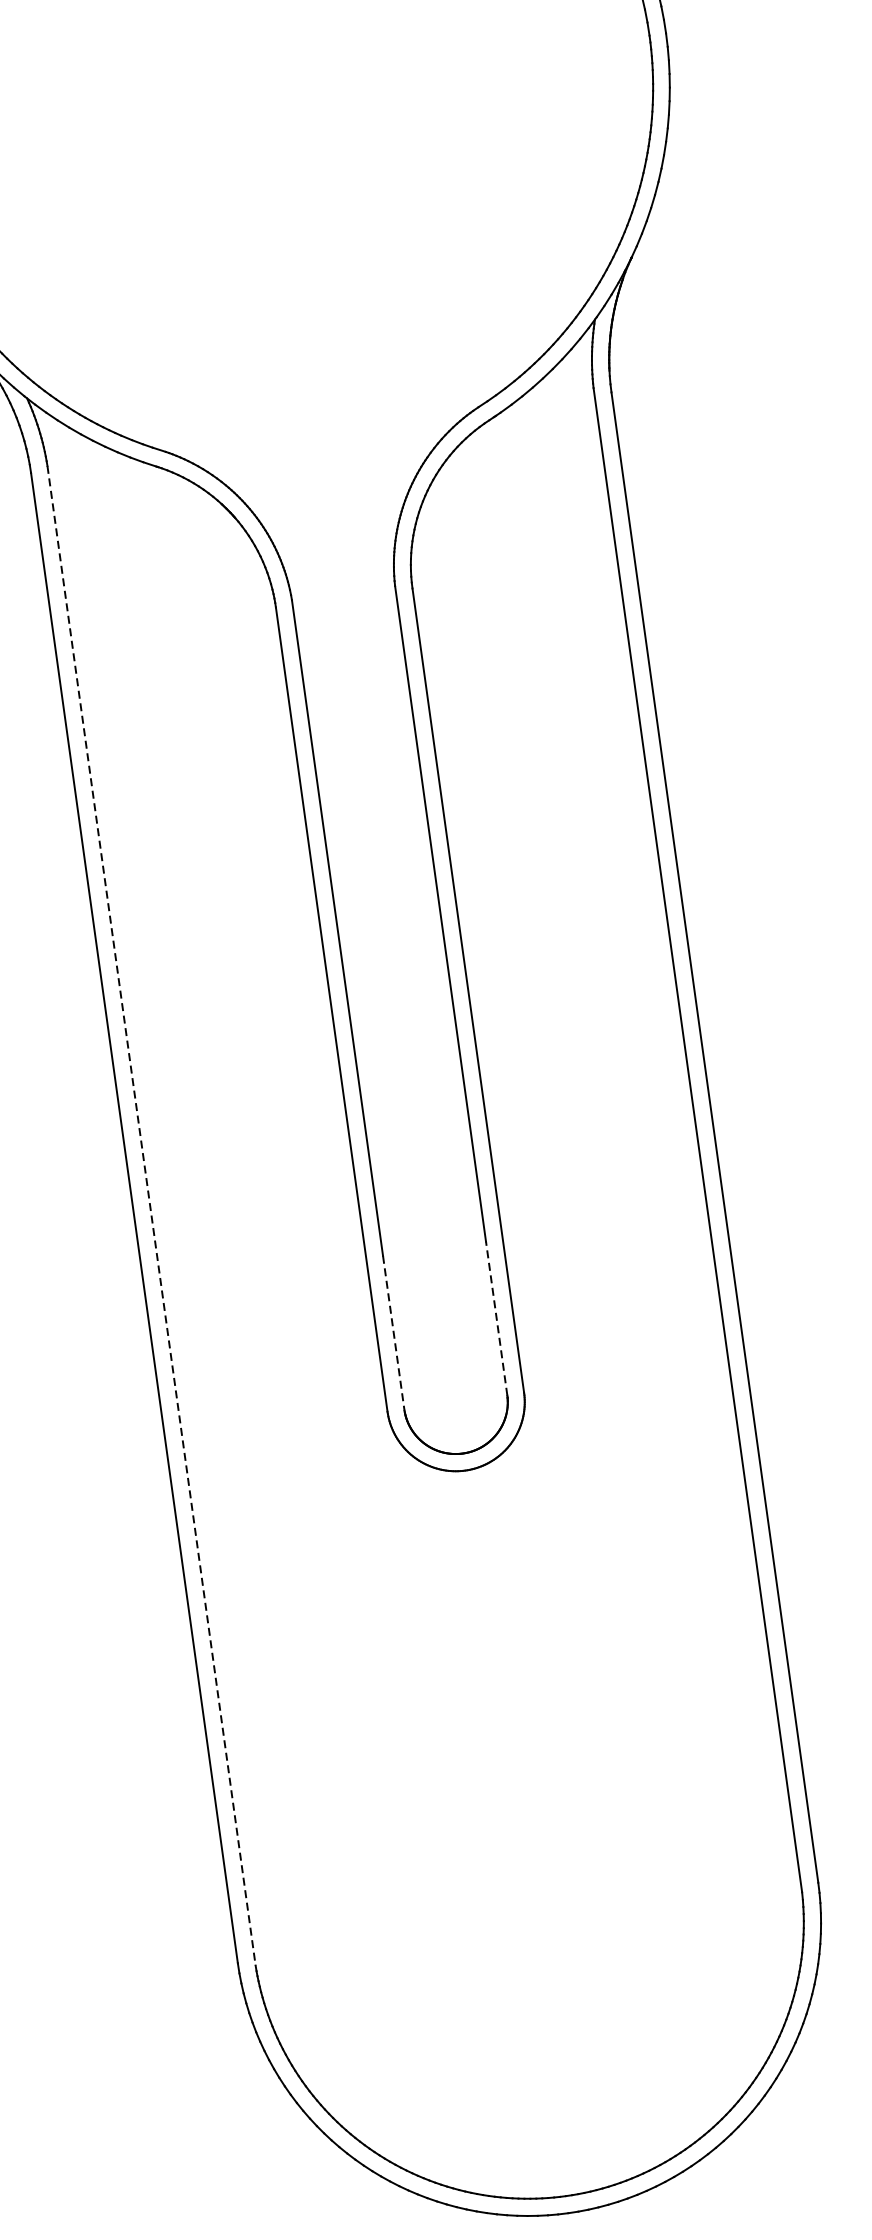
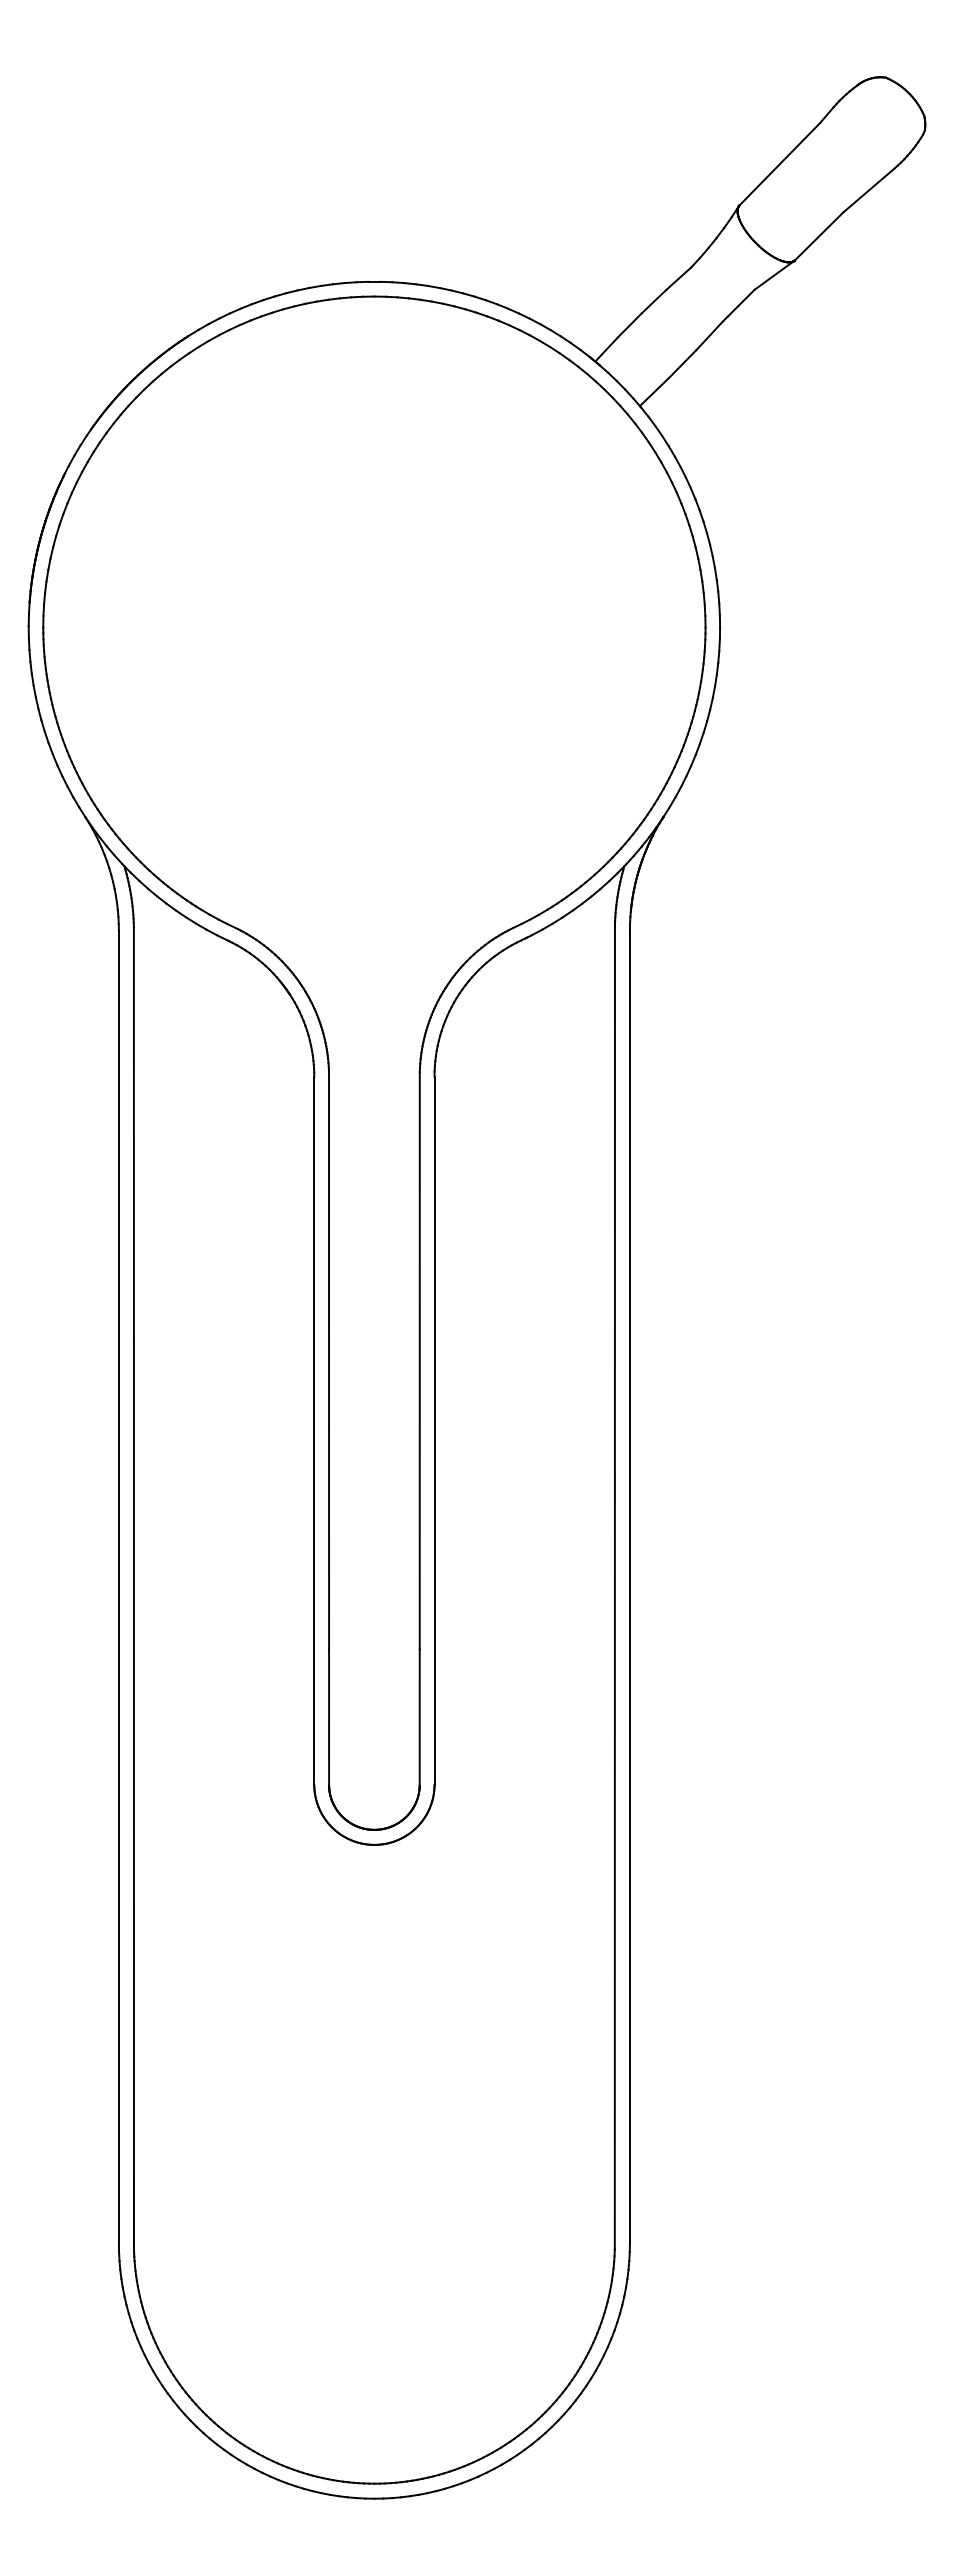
line: (151, 1216) -> (133, 1587), dashed -> solid
line: (496, 1318) -> (419, 1717), dashed -> solid
line: (394, 1334) -> (329, 1718), dashed -> solid

